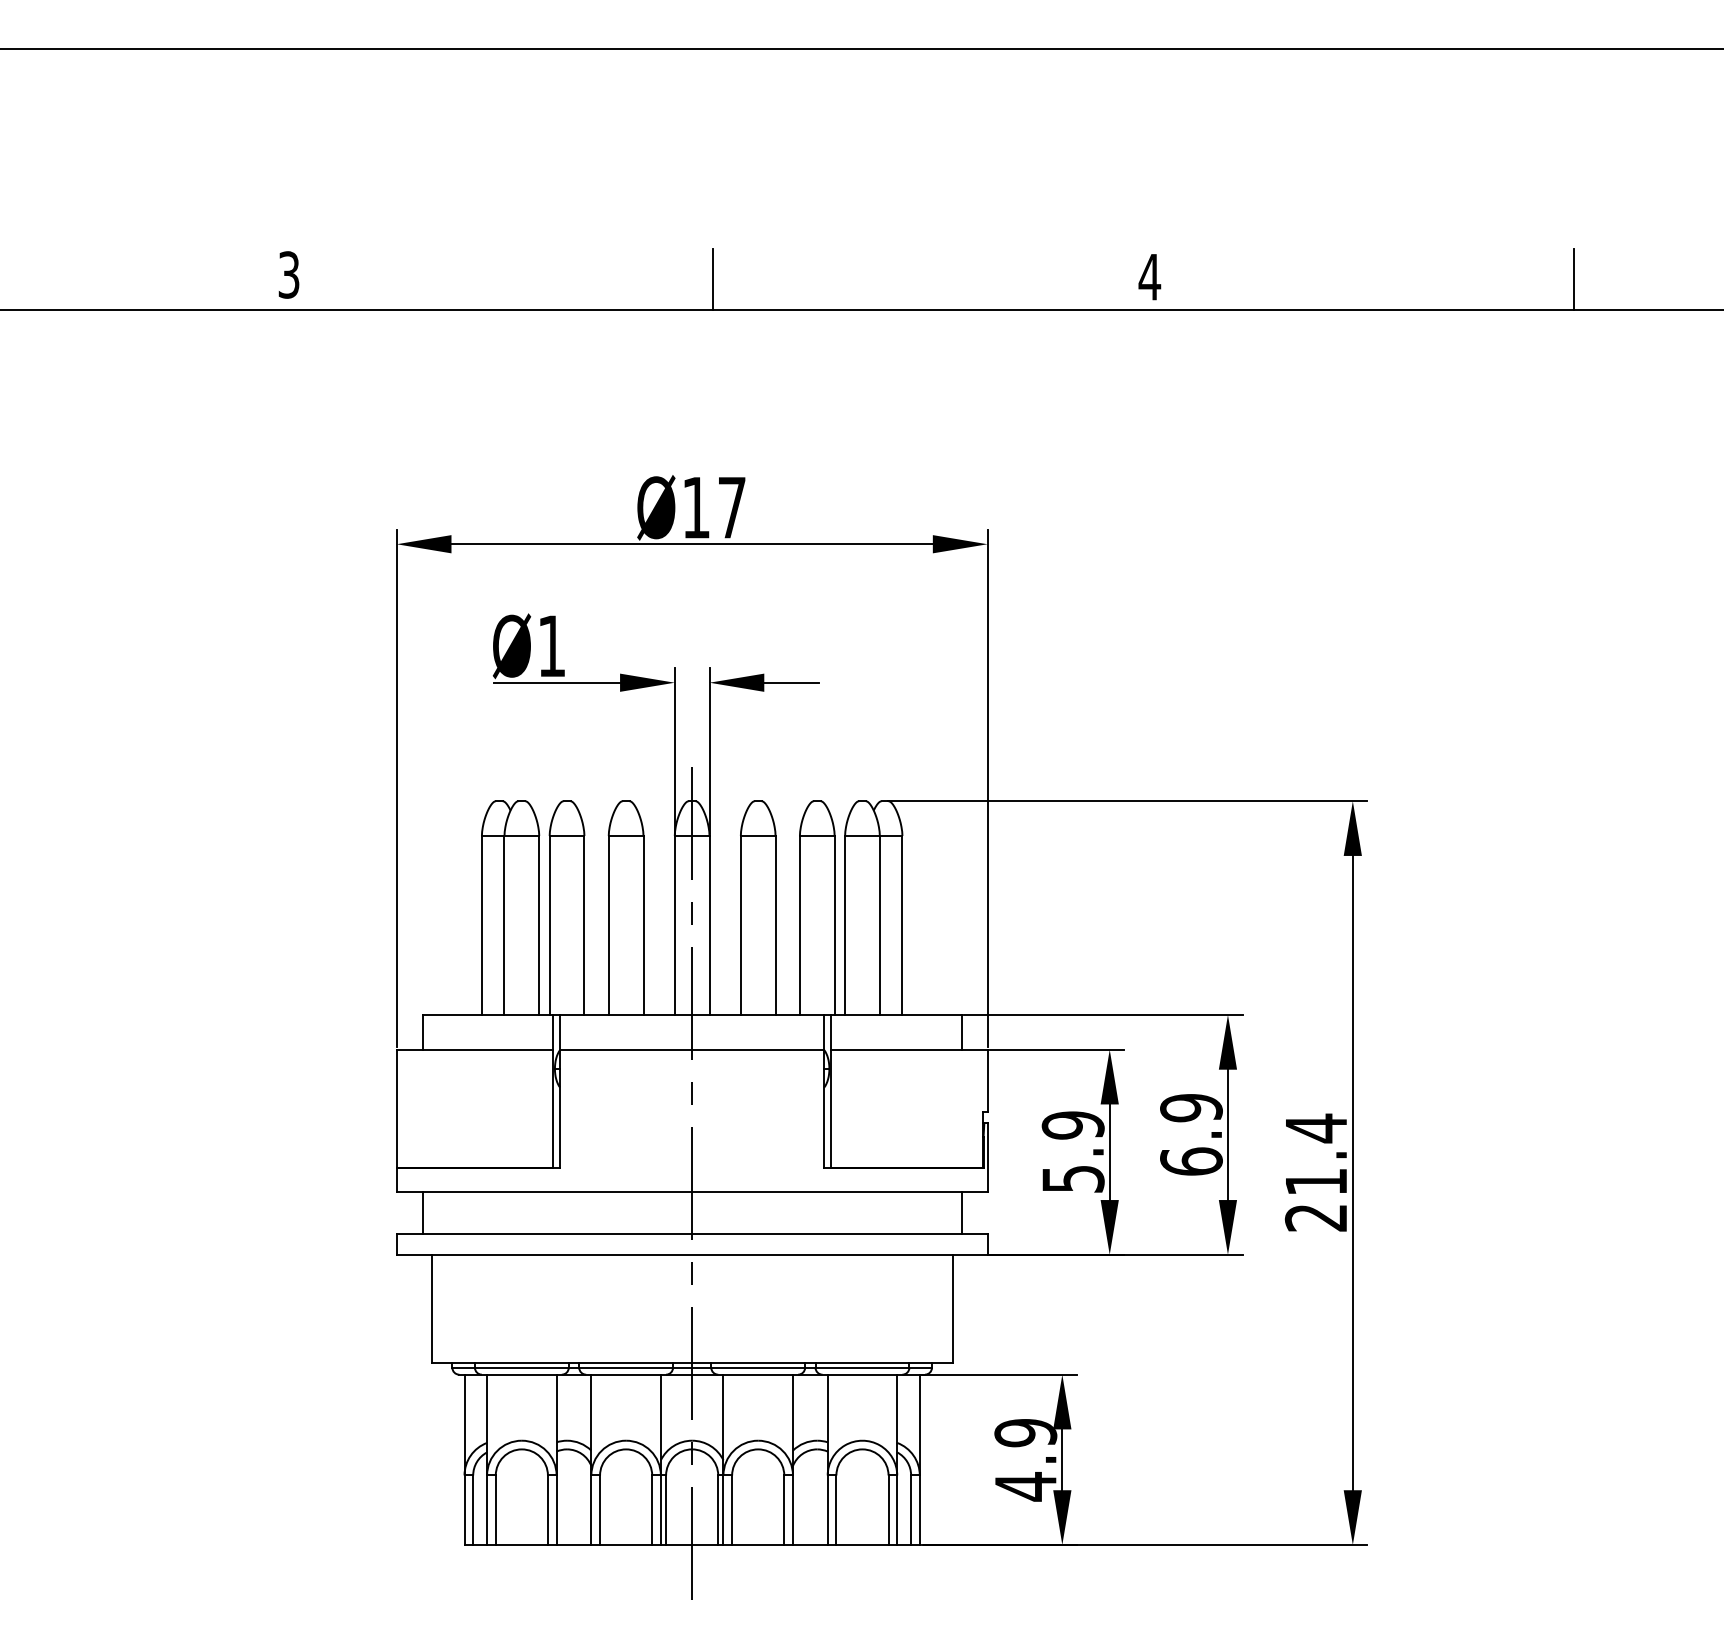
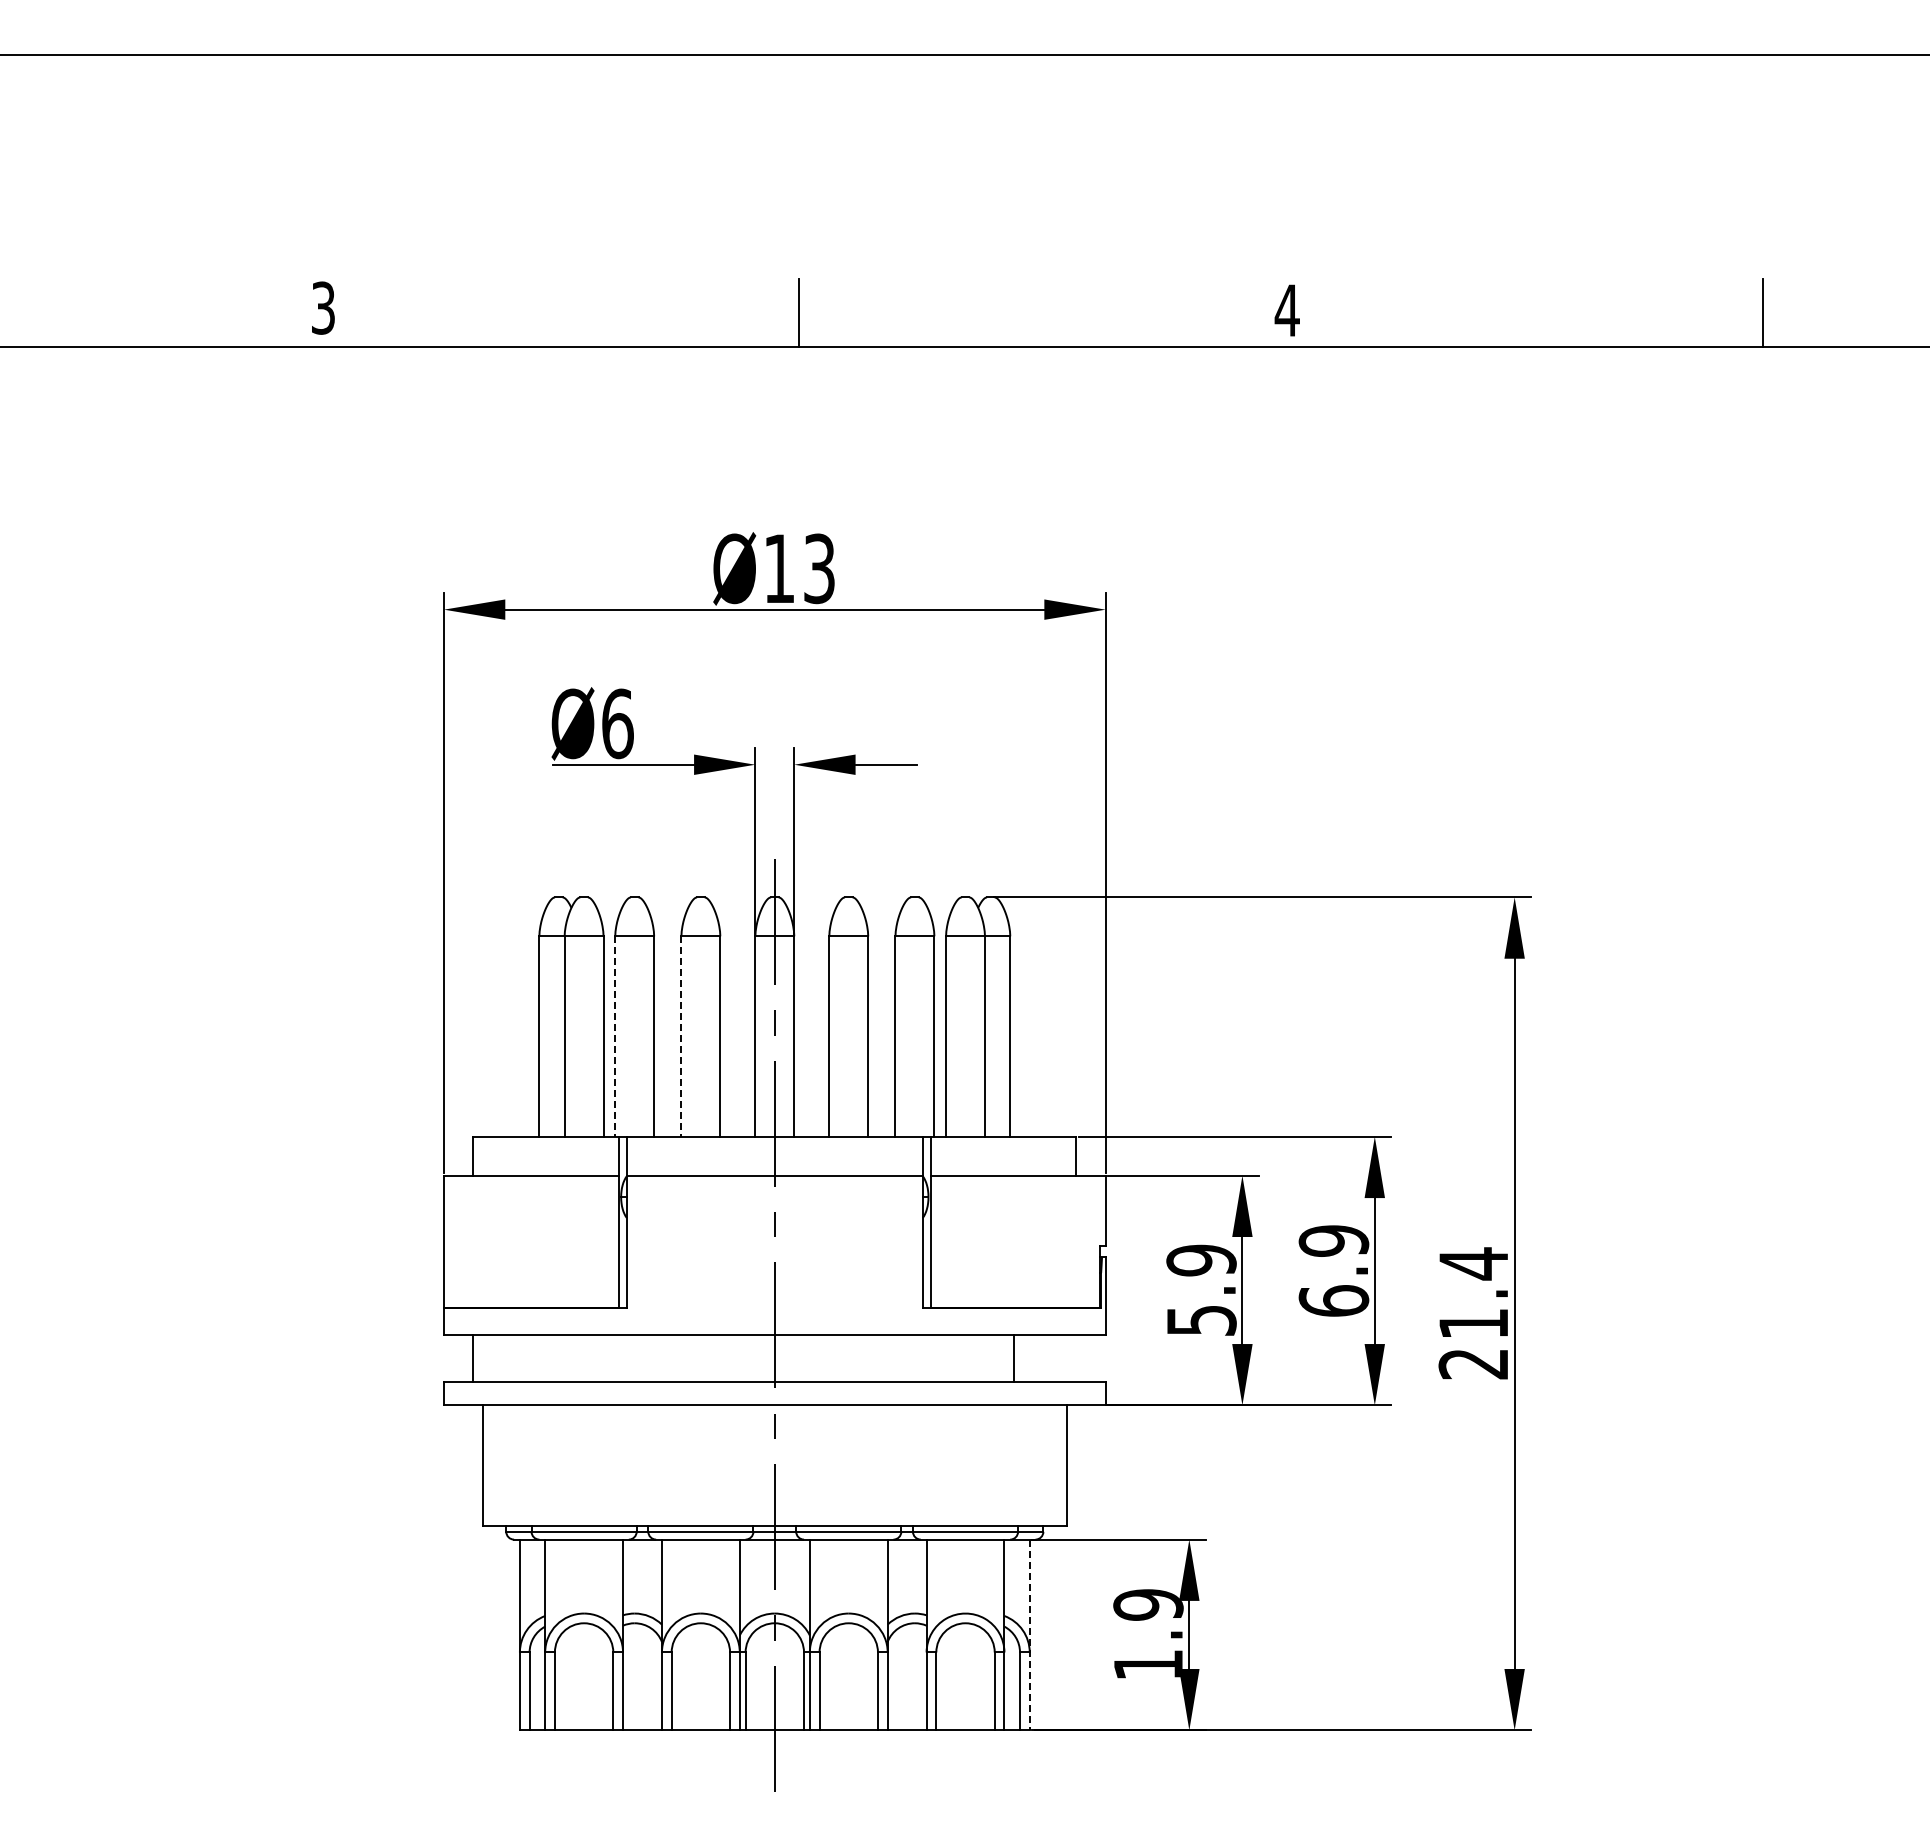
text: (732, 507) -> (819, 568), Ø17 -> Ø13
text: (551, 645) -> (617, 723), Ø1 -> Ø6
line: (549, 926) -> (615, 1037), solid -> dashed
line: (608, 926) -> (681, 1037), solid -> dashed
line: (961, 1212) -> (1014, 1358), moved
line: (919, 1460) -> (1029, 1635), solid -> dashed
text: (1025, 1486) -> (1148, 1664), 4.9 -> 1.9

